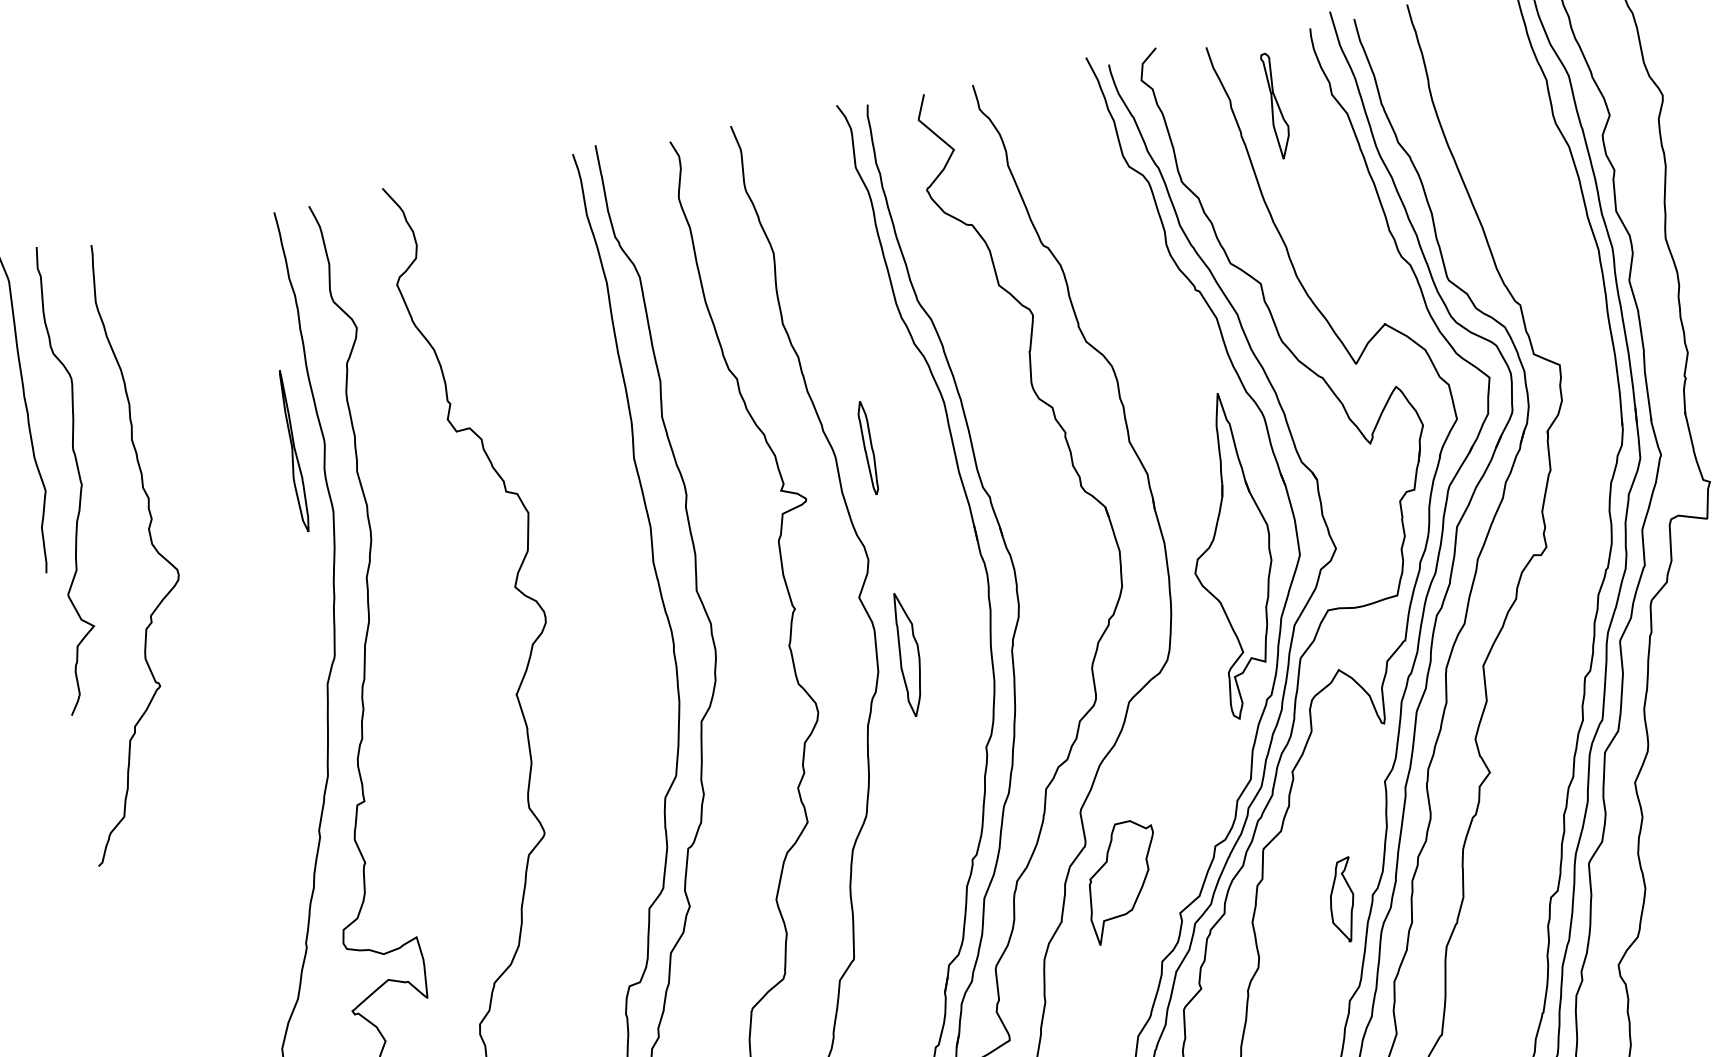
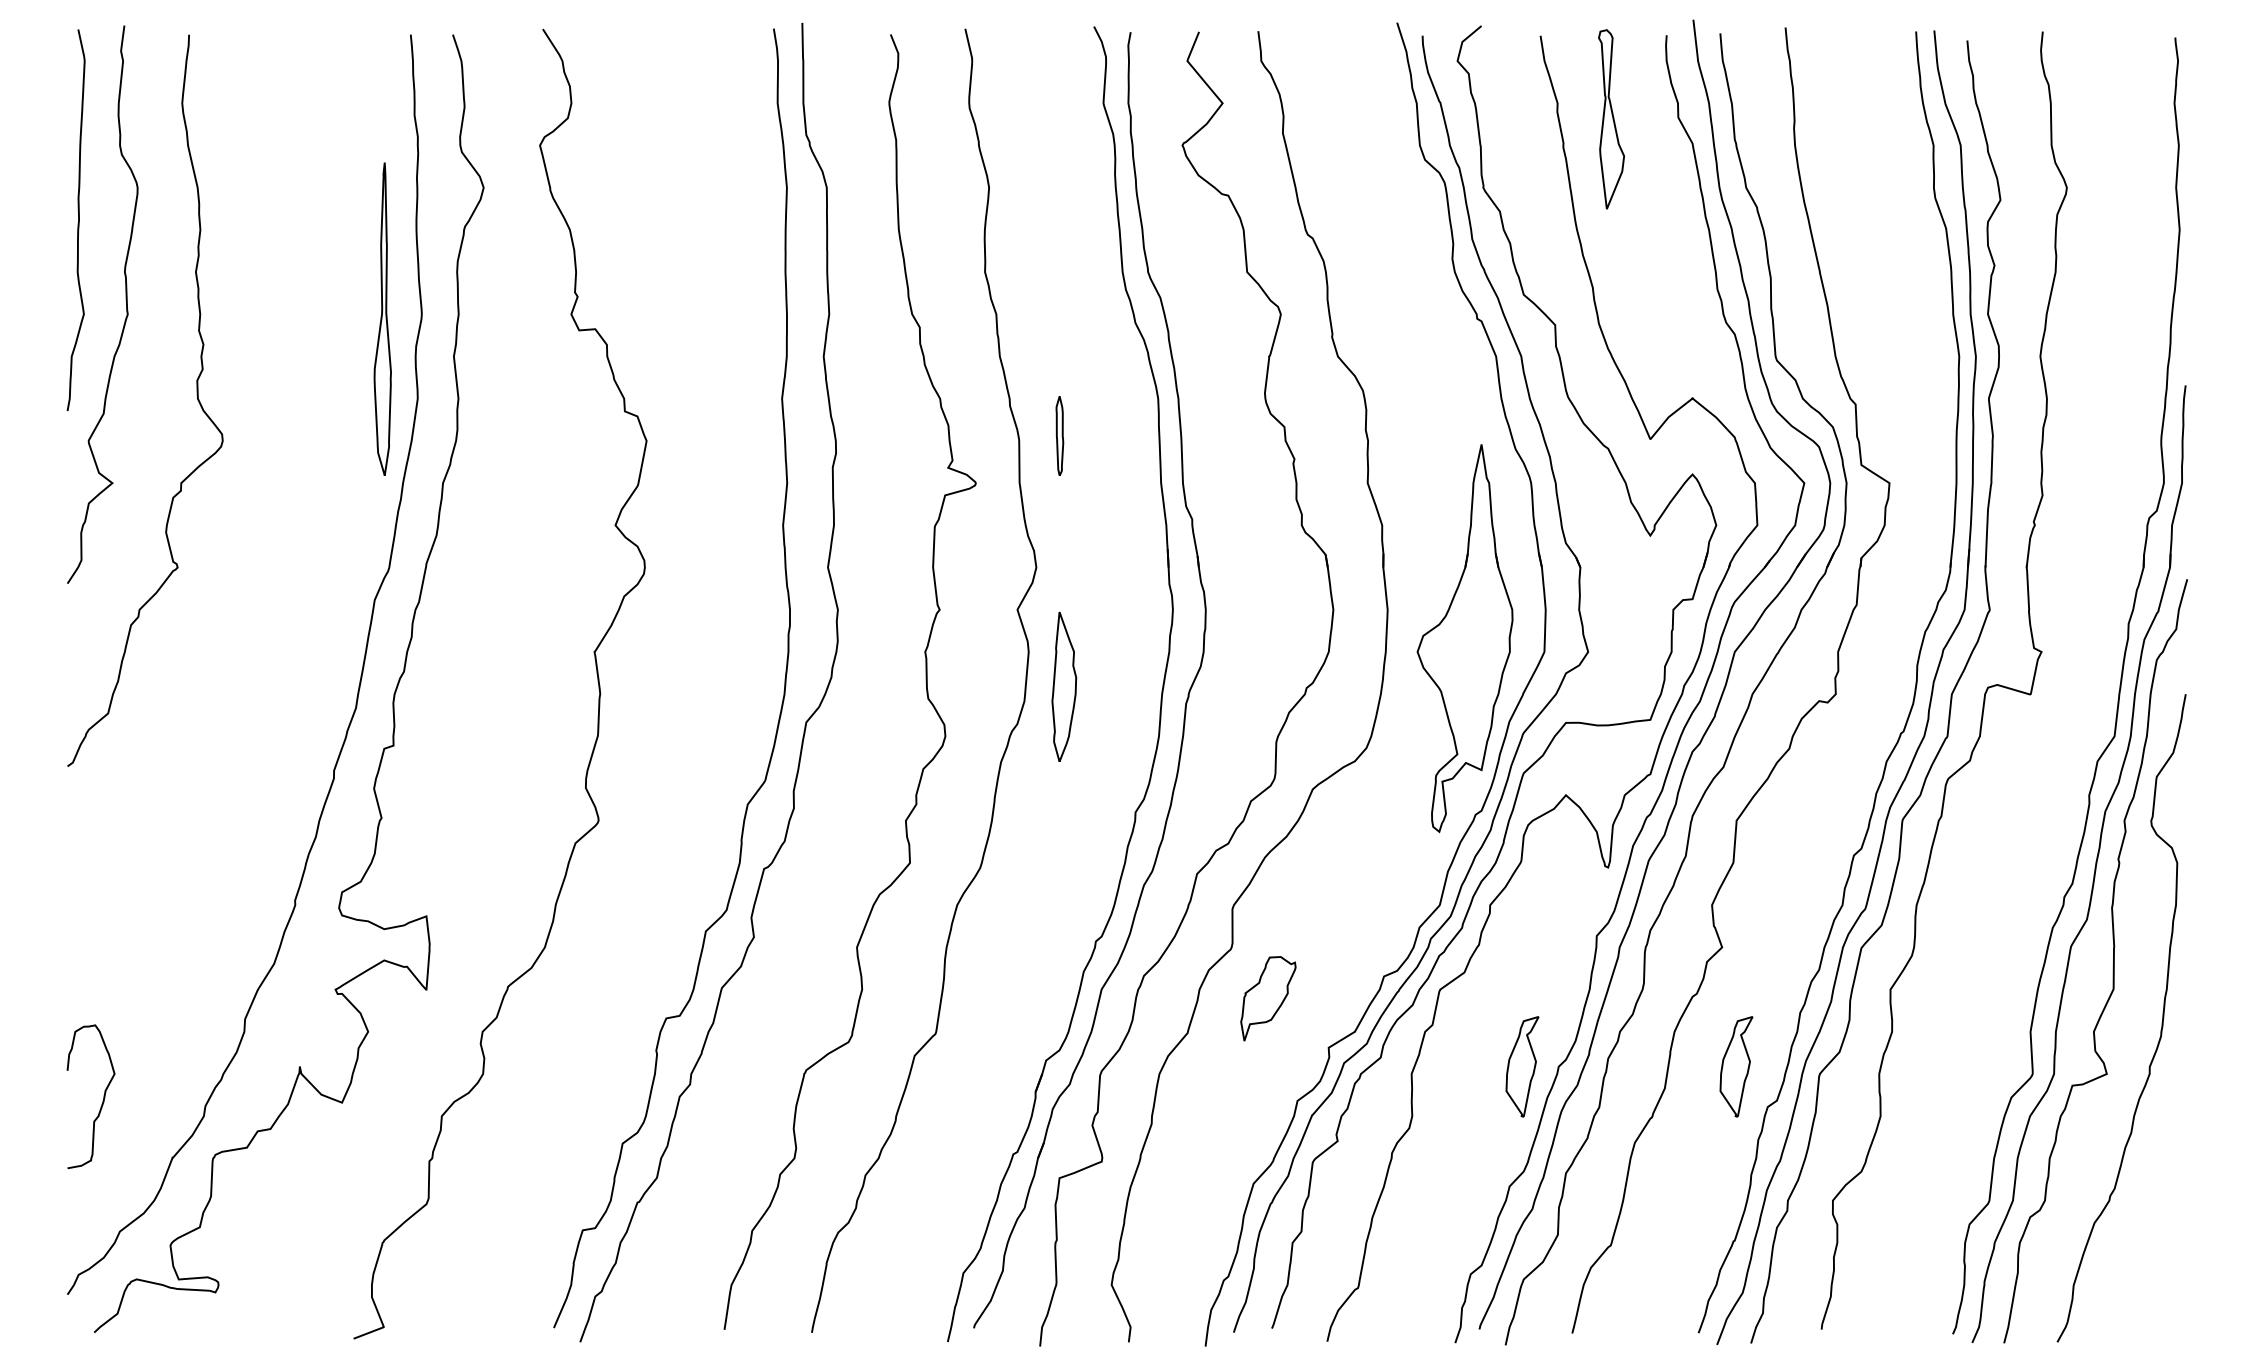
part: (1276, 105) -> (1611, 118), size x1.4
part: (868, 447) -> (1059, 435), size x0.7
part: (293, 451) -> (383, 319), size x1.6
part: (1519, 868) -> (1736, 1066), added
part: (1123, 881) -> (1268, 998), size x0.6

